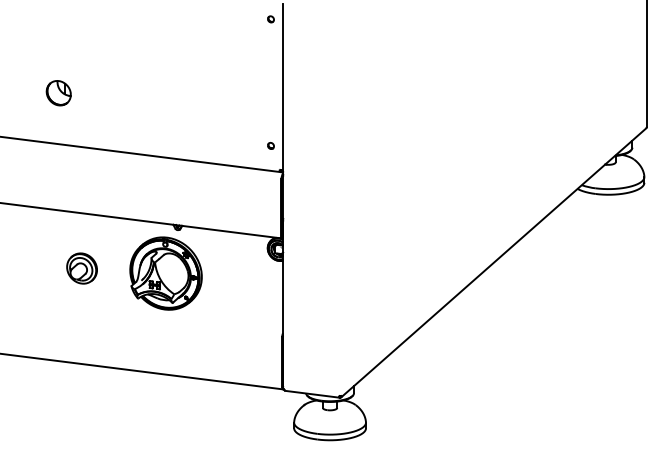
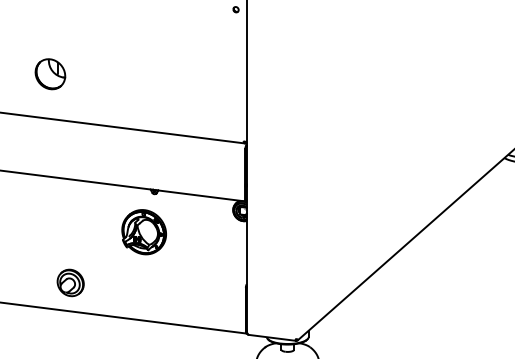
part: (58, 93) -> (50, 74), size x1.4
part: (270, 145) -> (235, 120), removed
part: (81, 268) -> (70, 282), moved
part: (165, 273) -> (143, 232), size x0.7

